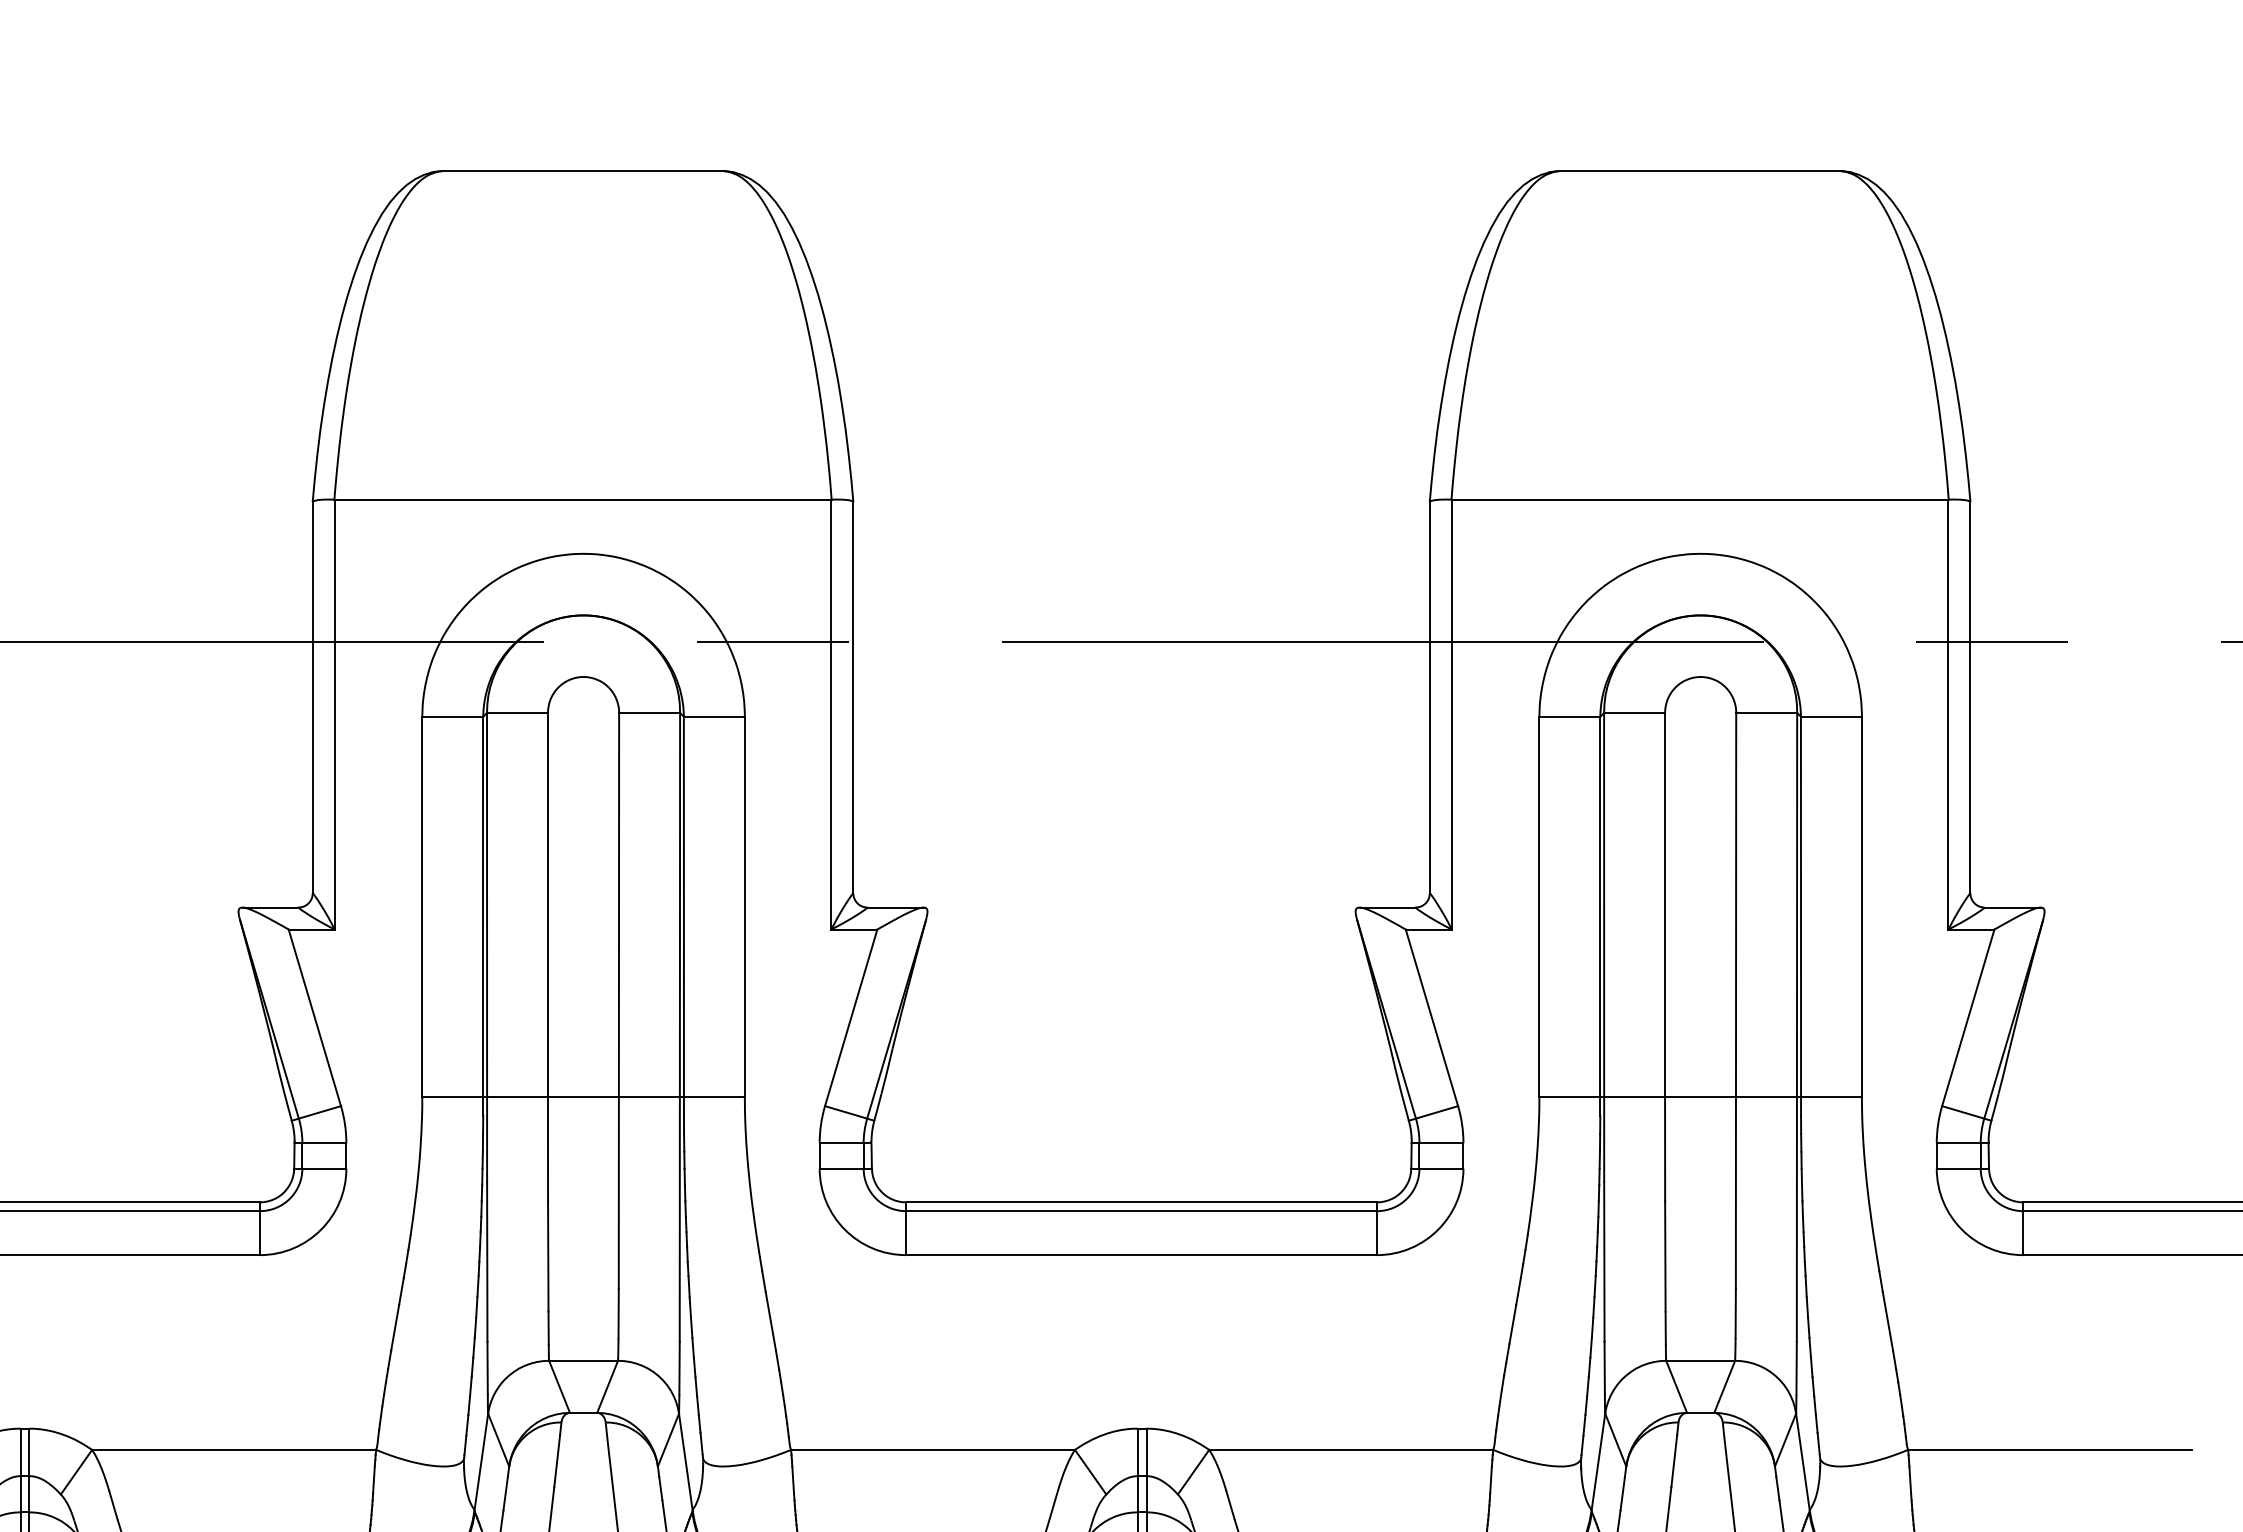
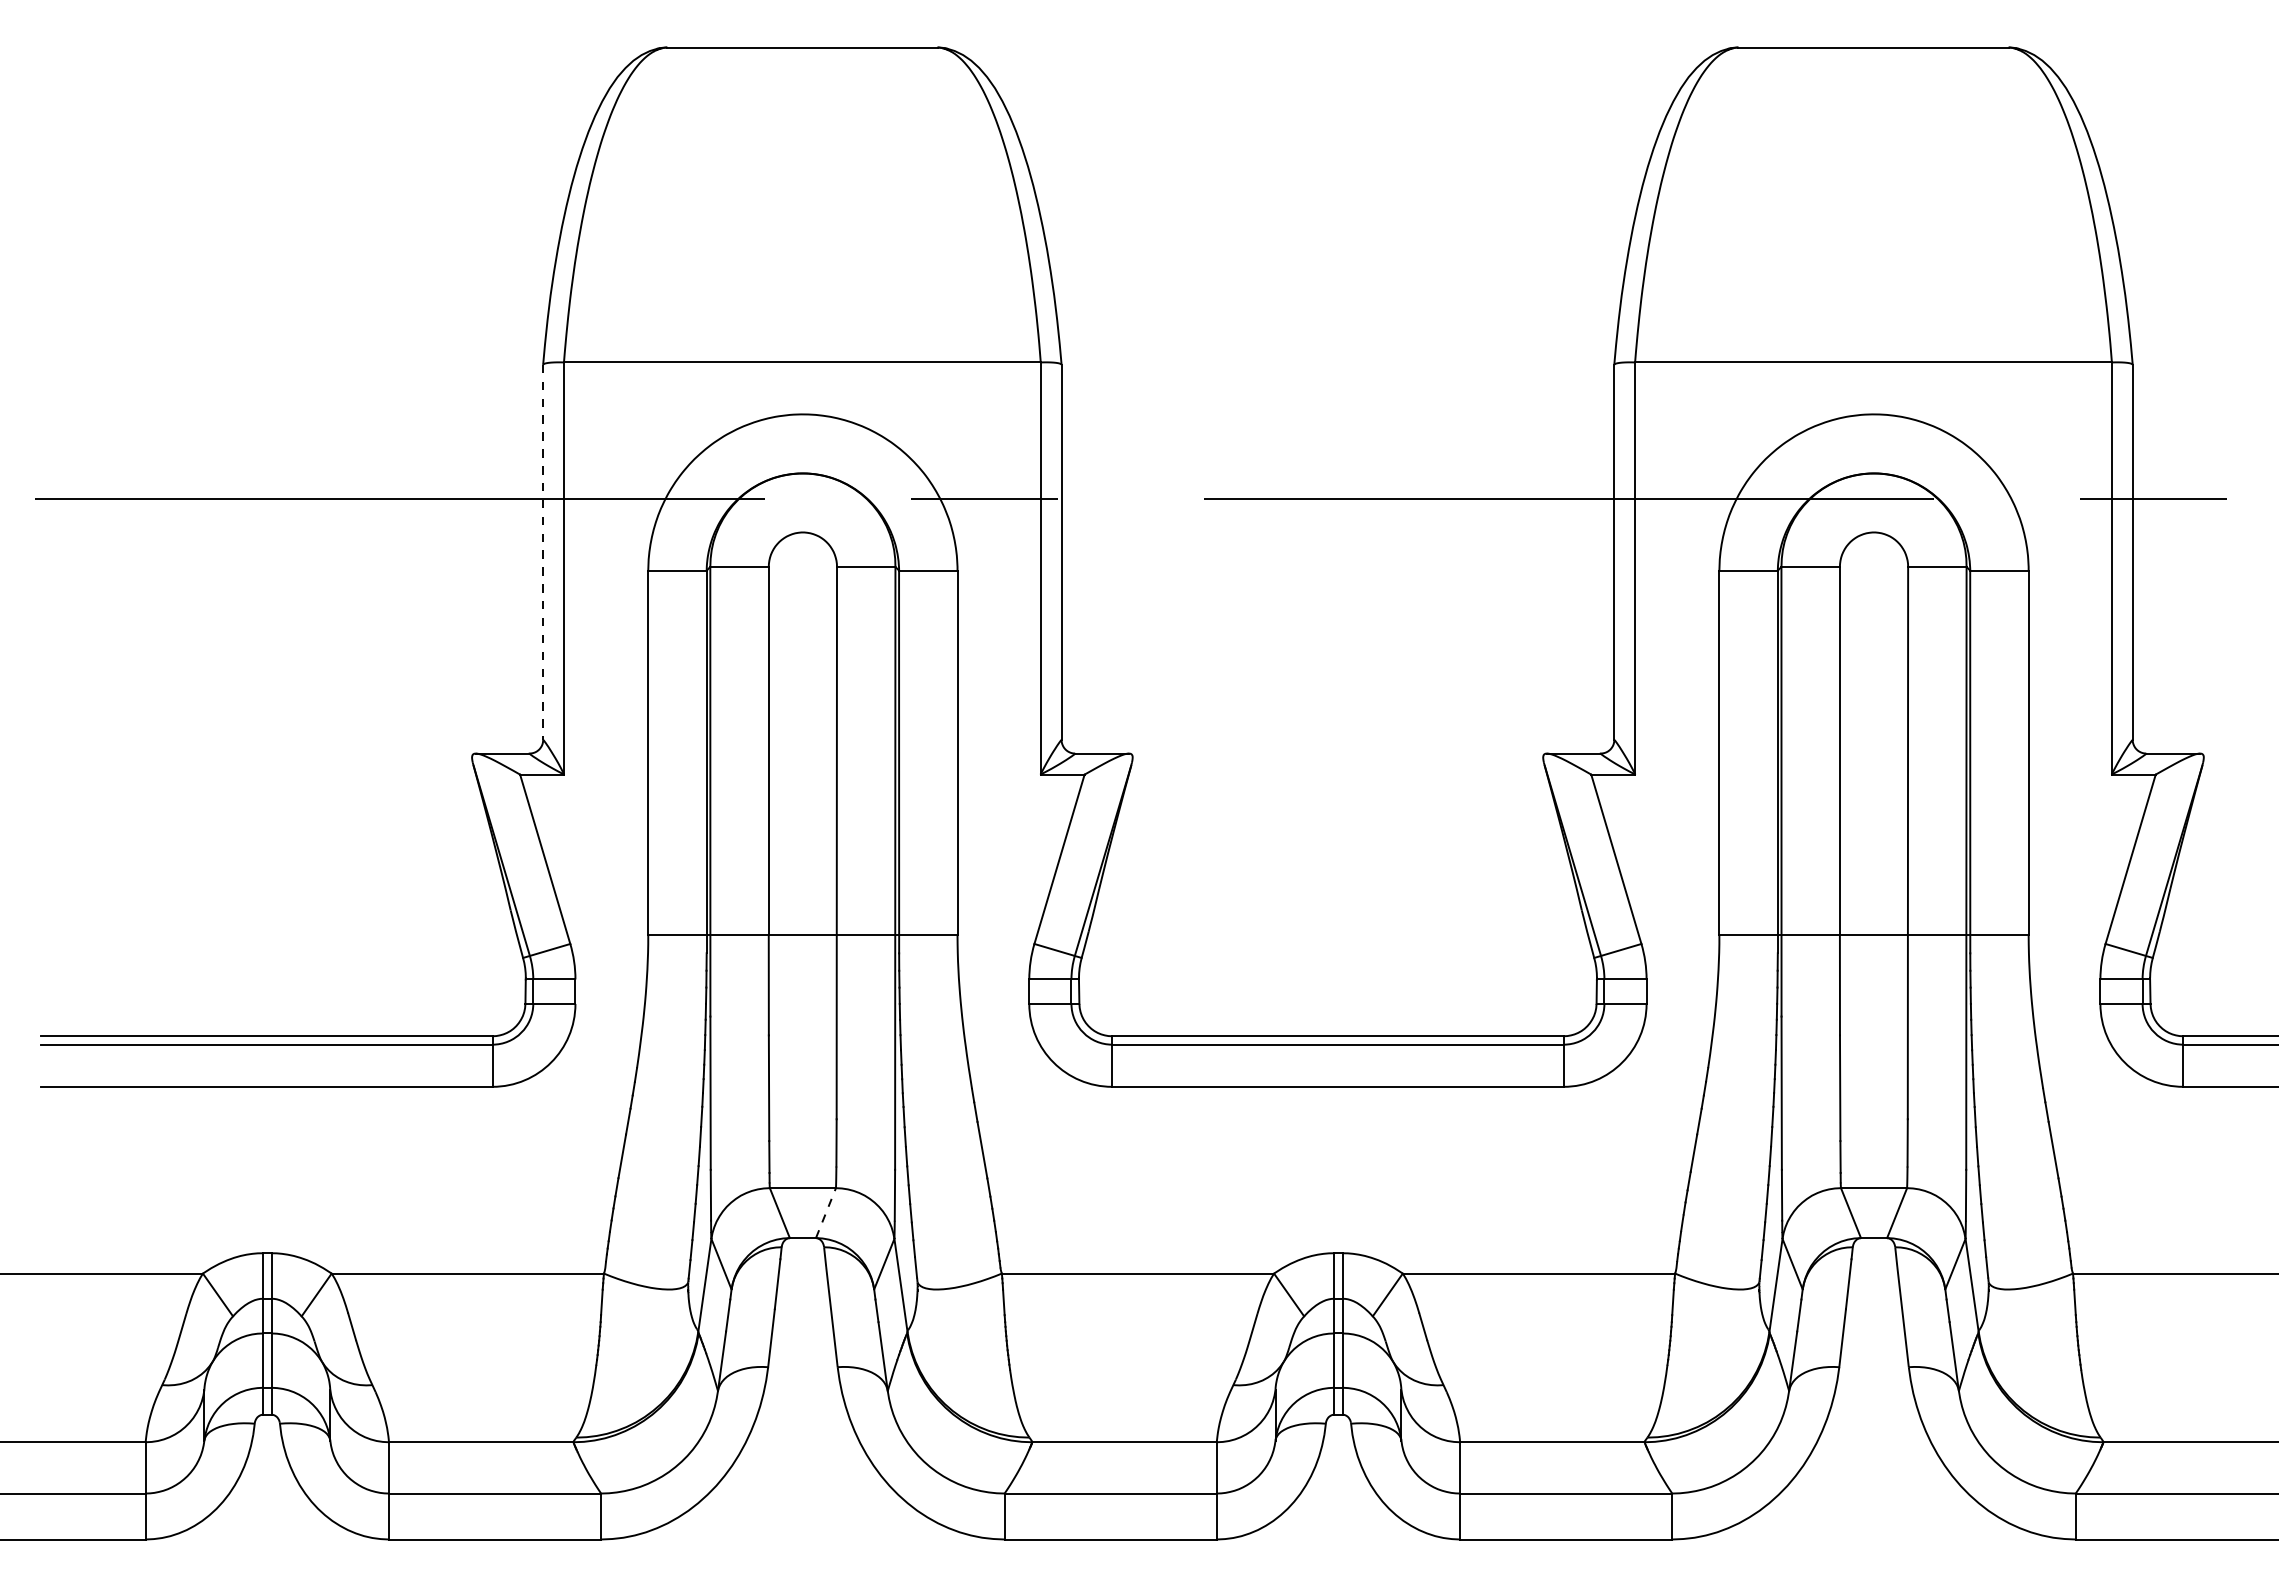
line: (313, 697) -> (543, 552), solid -> dashed
line: (607, 1387) -> (825, 1213), solid -> dashed

